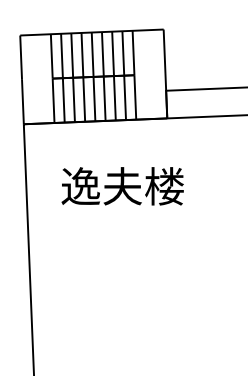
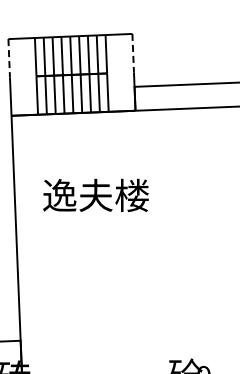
line: (164, 52) -> (133, 53), solid -> dashed
line: (21, 57) -> (9, 58), solid -> dashed
text: (122, 185) -> (95, 194), moved

